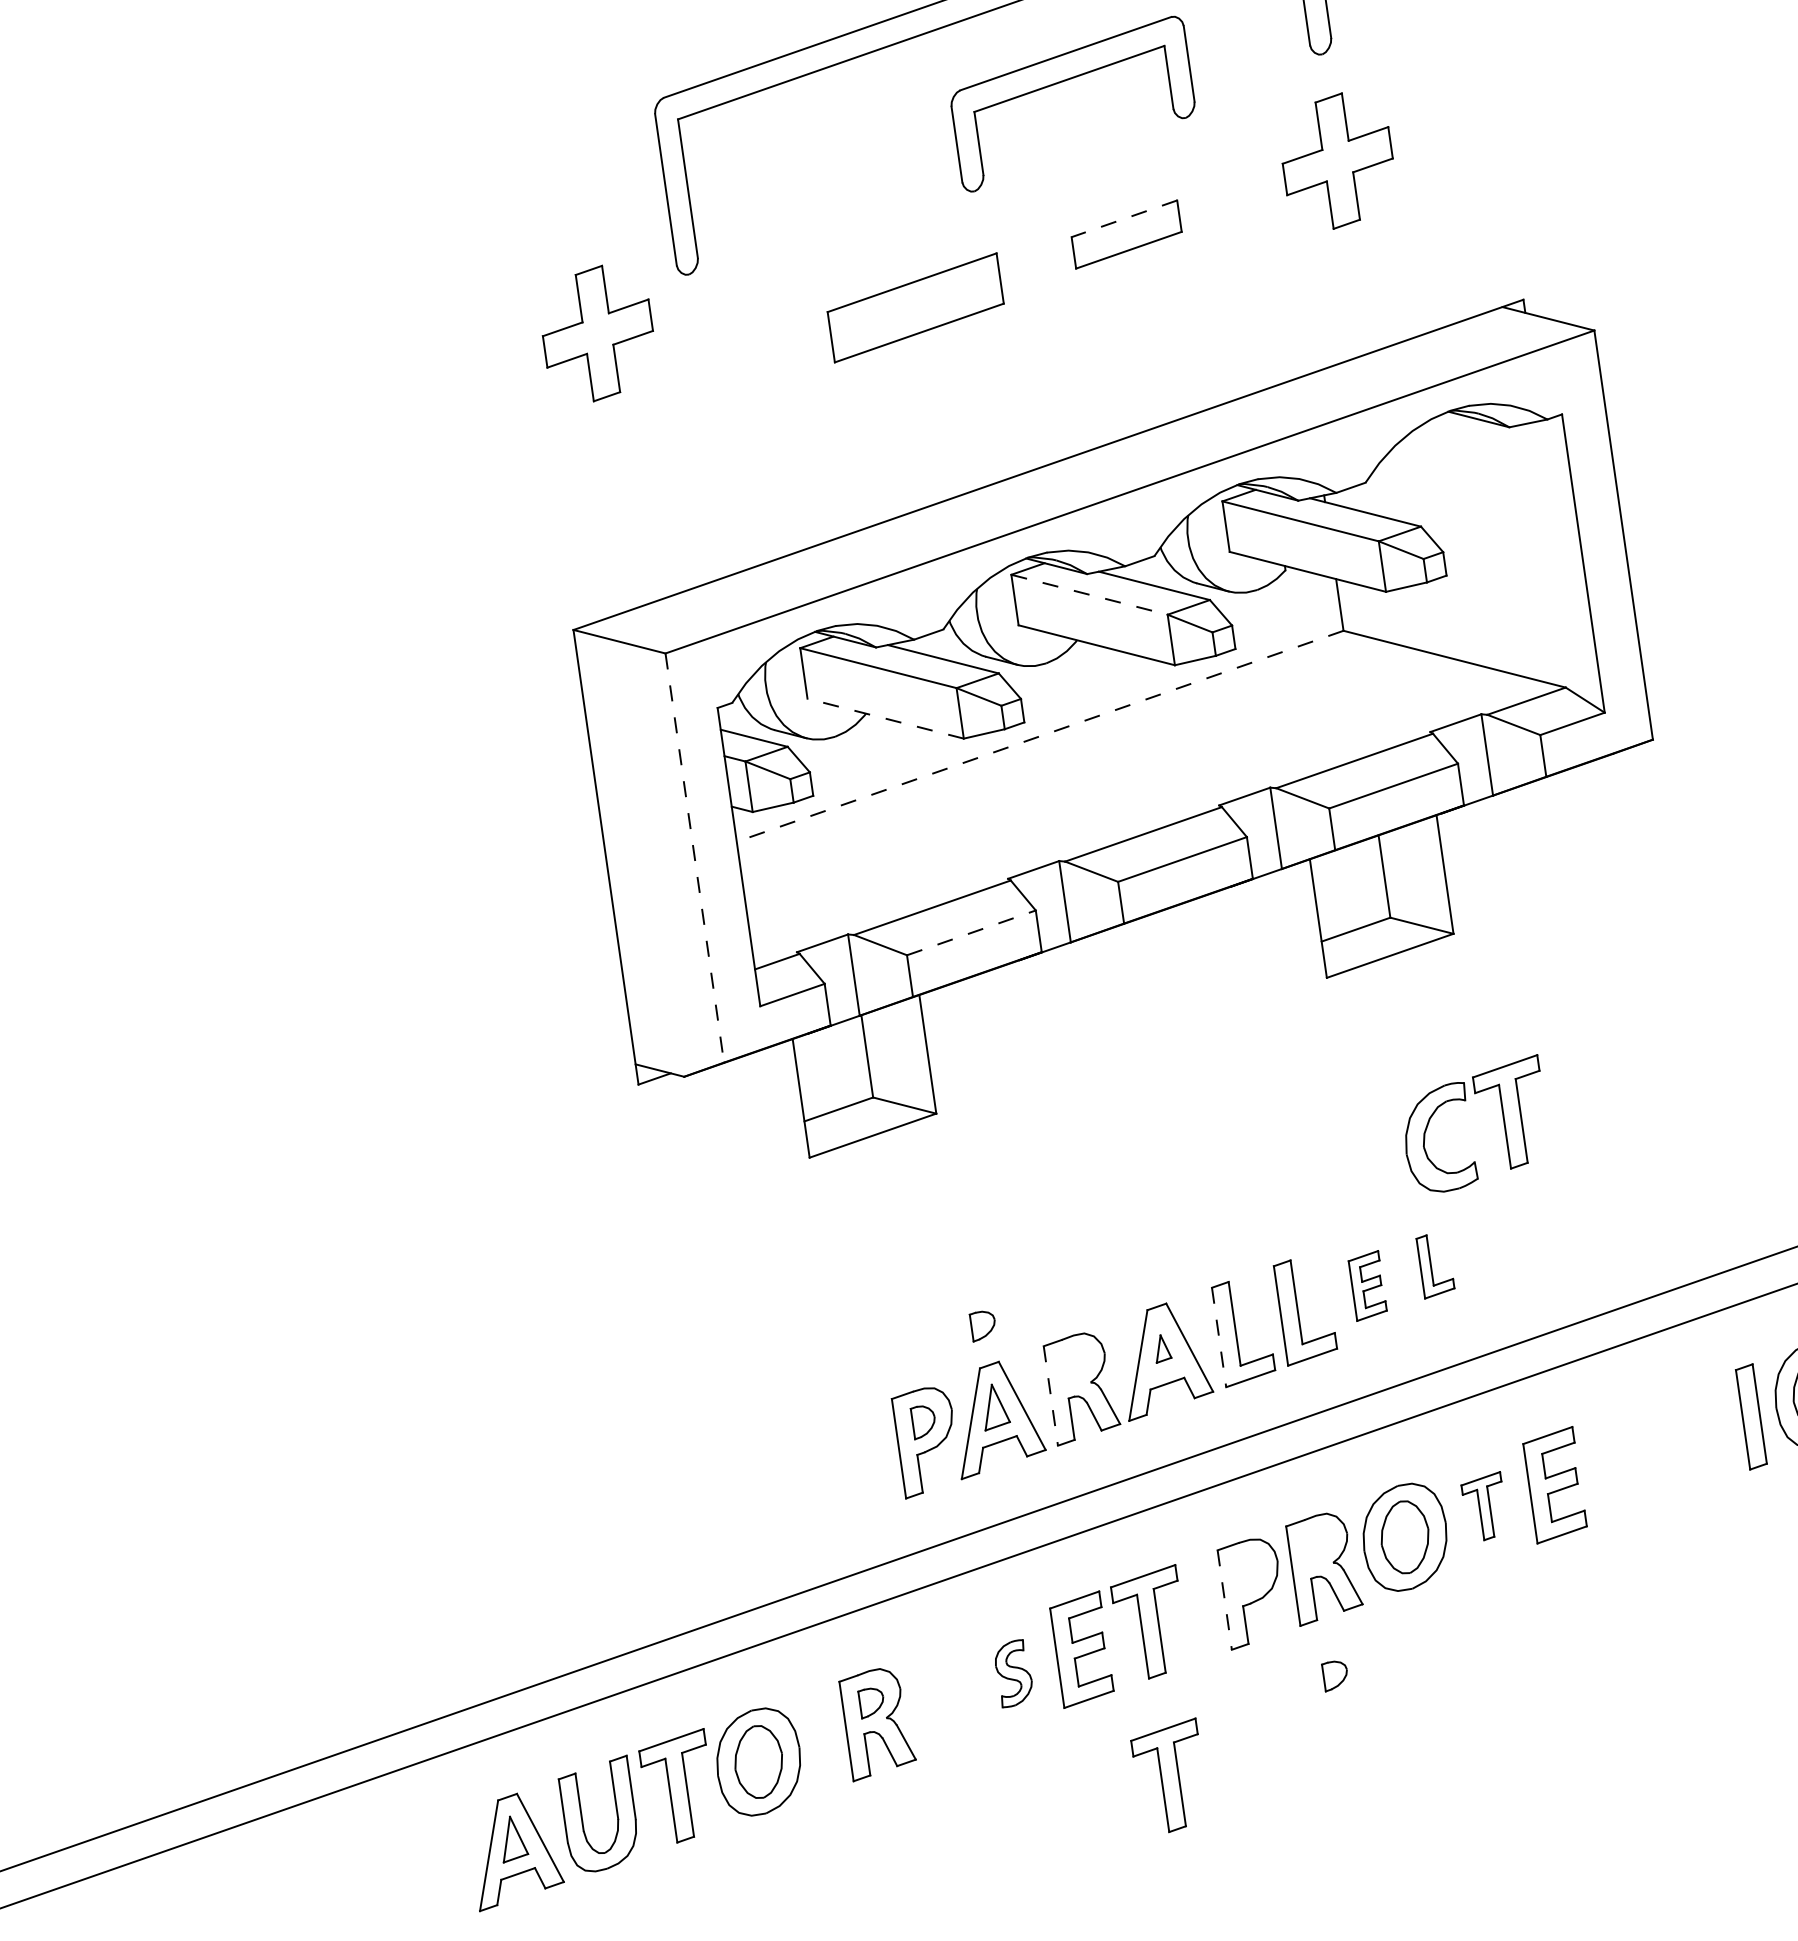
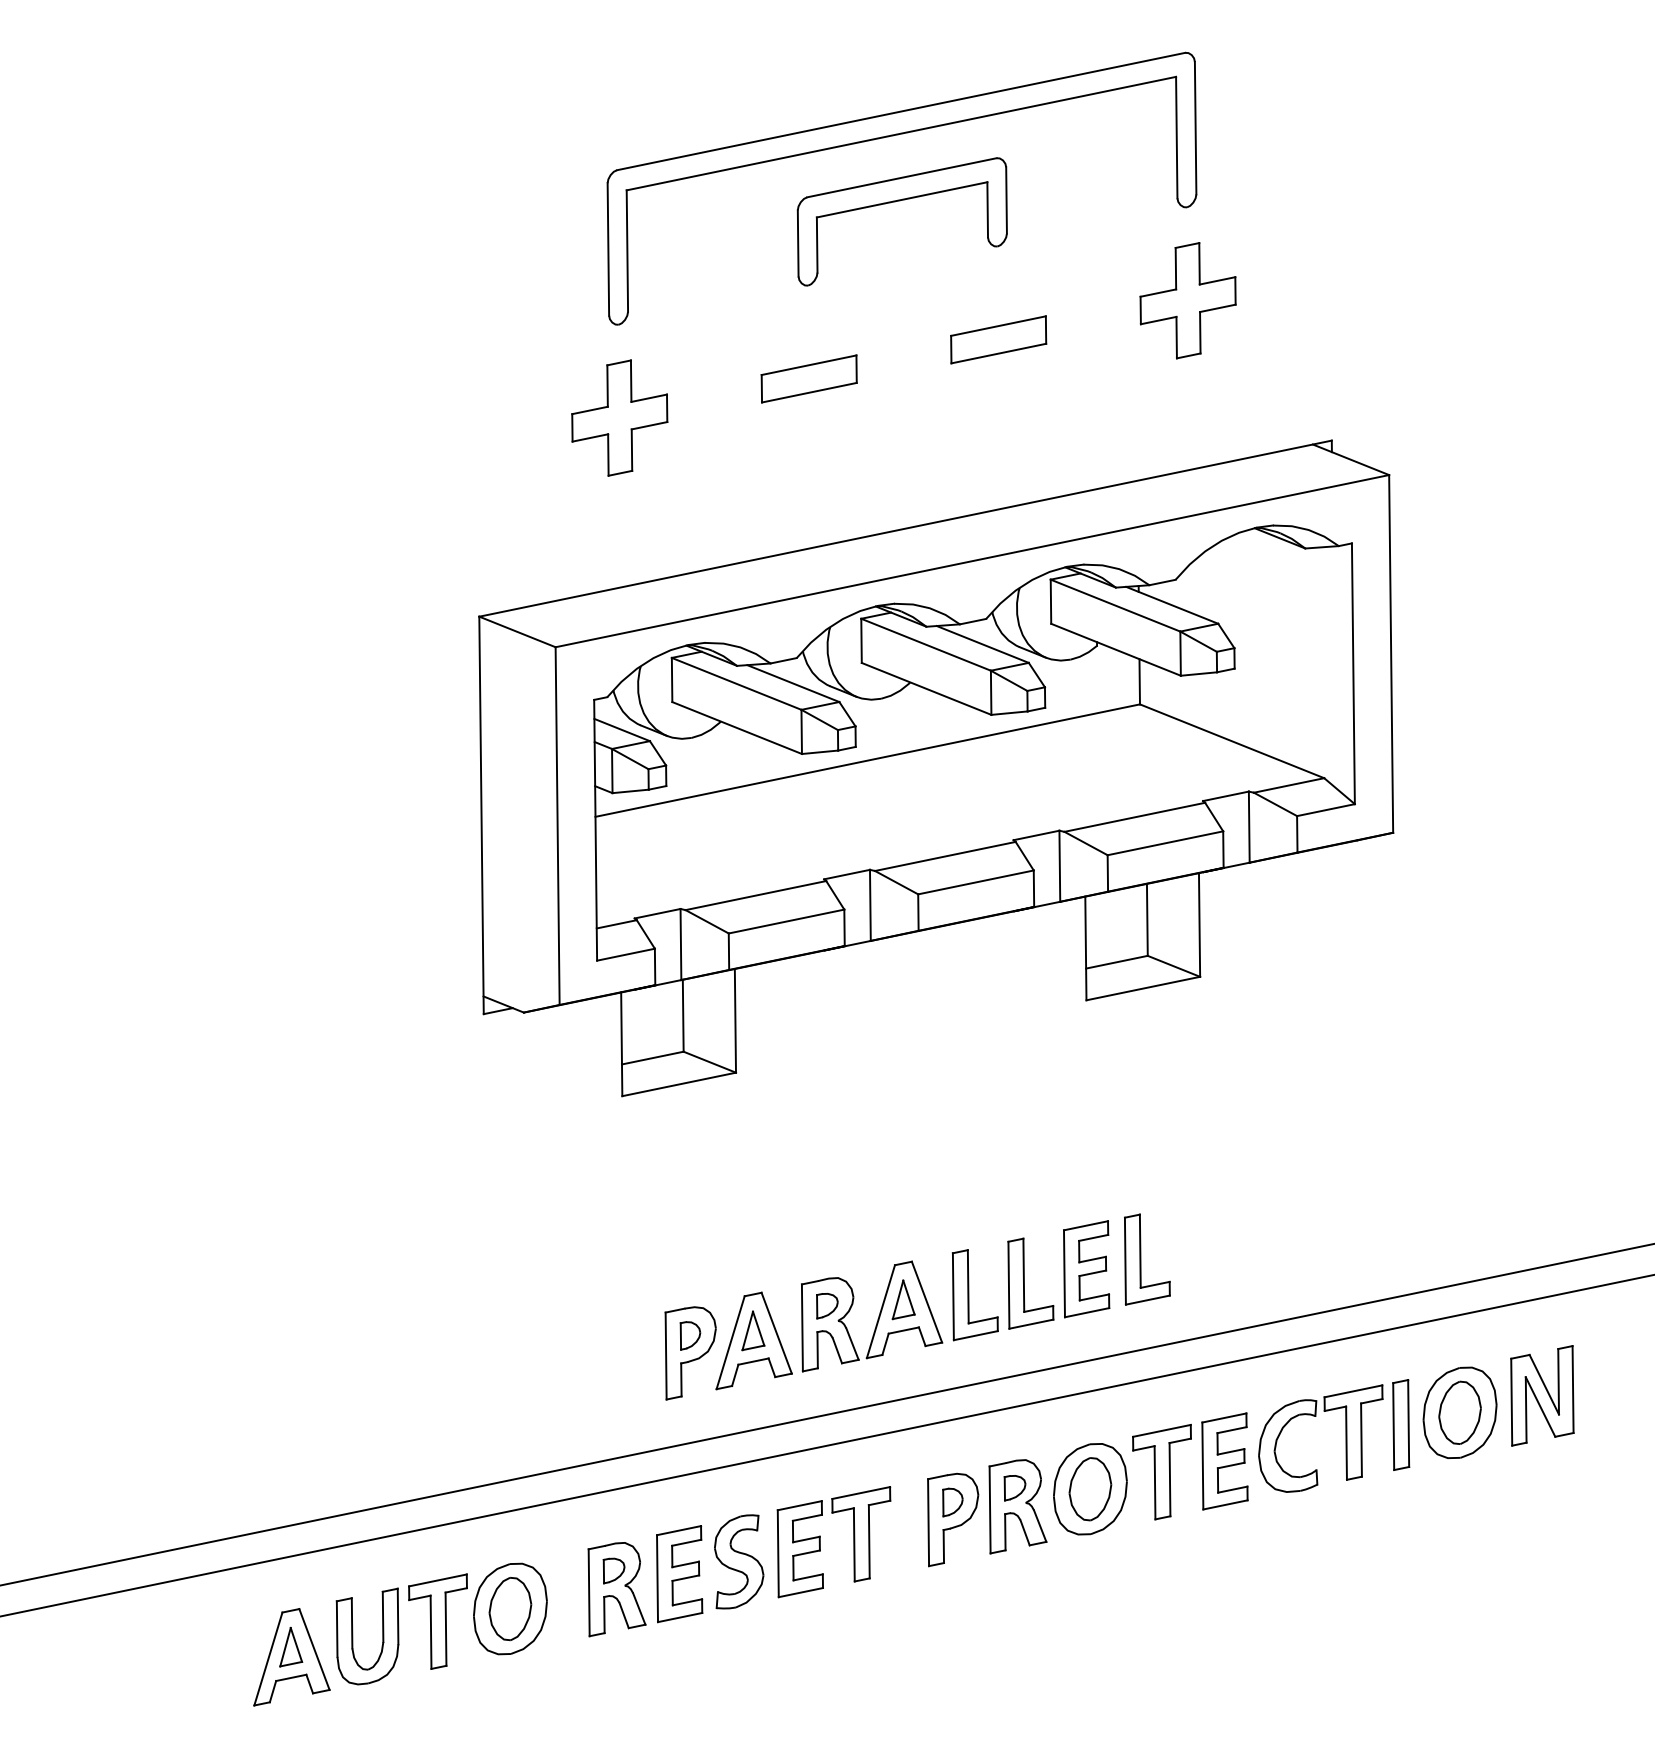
part: (1062, 82) -> (895, 202), moved
line: (1124, 219) -> (998, 326), dashed -> solid
part: (914, 307) -> (808, 378), size x0.62
part: (597, 332) -> (619, 417), moved
line: (1089, 594) -> (926, 644), dashed -> solid
line: (886, 719) -> (737, 728), dashed -> solid
line: (1039, 736) -> (867, 760), dashed -> solid
line: (694, 858) -> (557, 826), dashed -> solid
line: (971, 932) -> (786, 921), dashed -> solid
part: (1466, 1100) -> (1316, 1416), moved
part: (1435, 1265) -> (1147, 1259), size x1.67
part: (1367, 1286) -> (1086, 1269), size x1.67
part: (983, 1326) -> (827, 1306), moved
line: (1219, 1338) -> (953, 1297), dashed -> solid
part: (1162, 1348) -> (903, 1299), size x1.67
line: (1051, 1396) -> (802, 1328), dashed -> solid
part: (1484, 1507) -> (1161, 1472), size x1.67
part: (1249, 1573) -> (952, 1502), added
line: (1224, 1601) -> (928, 1523), dashed -> solid
part: (1014, 1673) -> (739, 1561), size x1.67
part: (1334, 1676) -> (1014, 1488), moved
part: (947, 1696) -> (679, 1574), added
part: (1169, 1777) -> (861, 1668), removed

